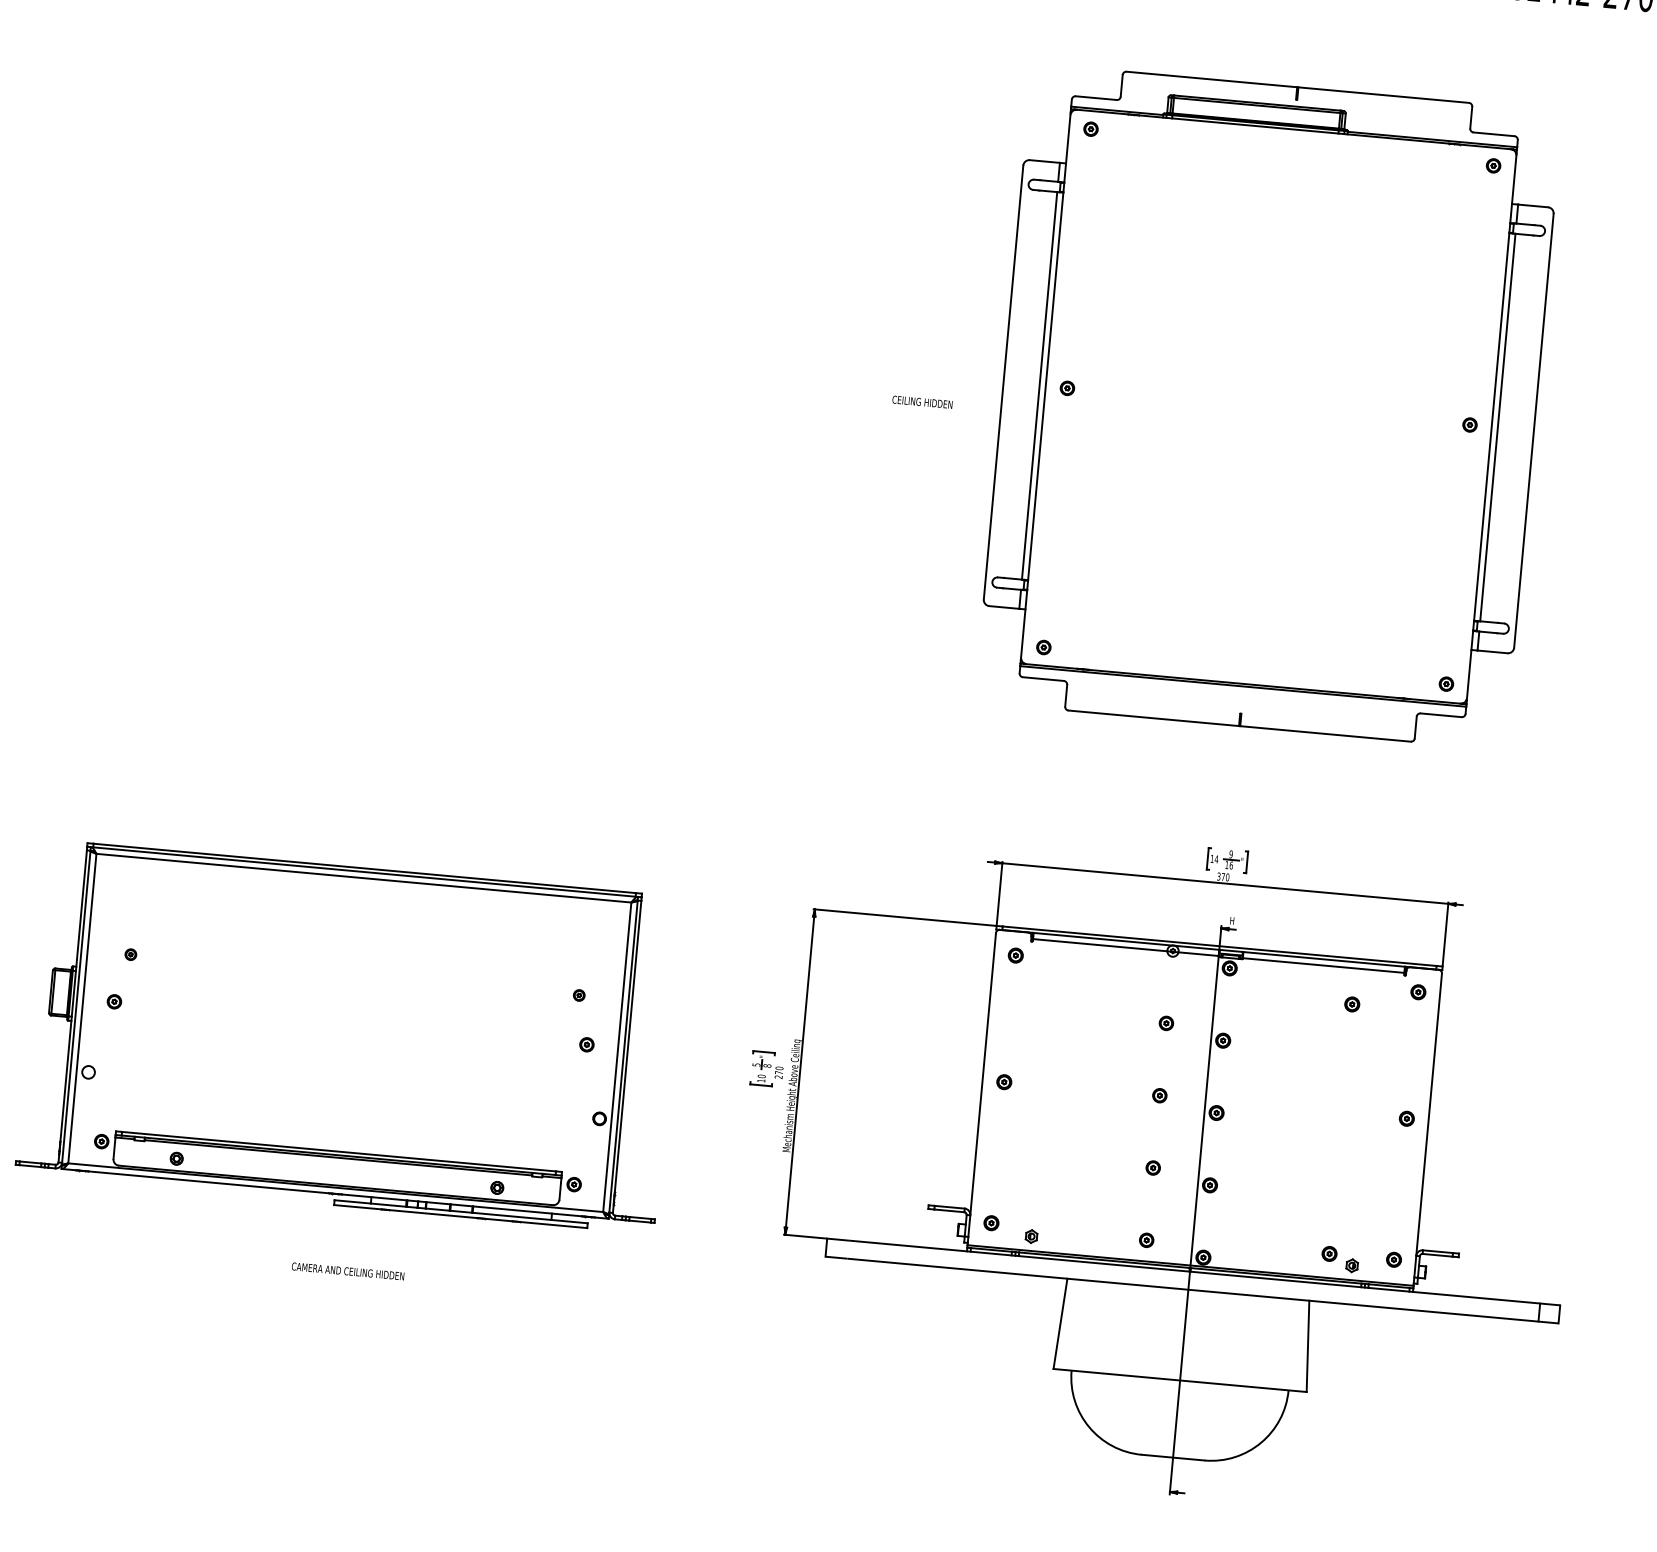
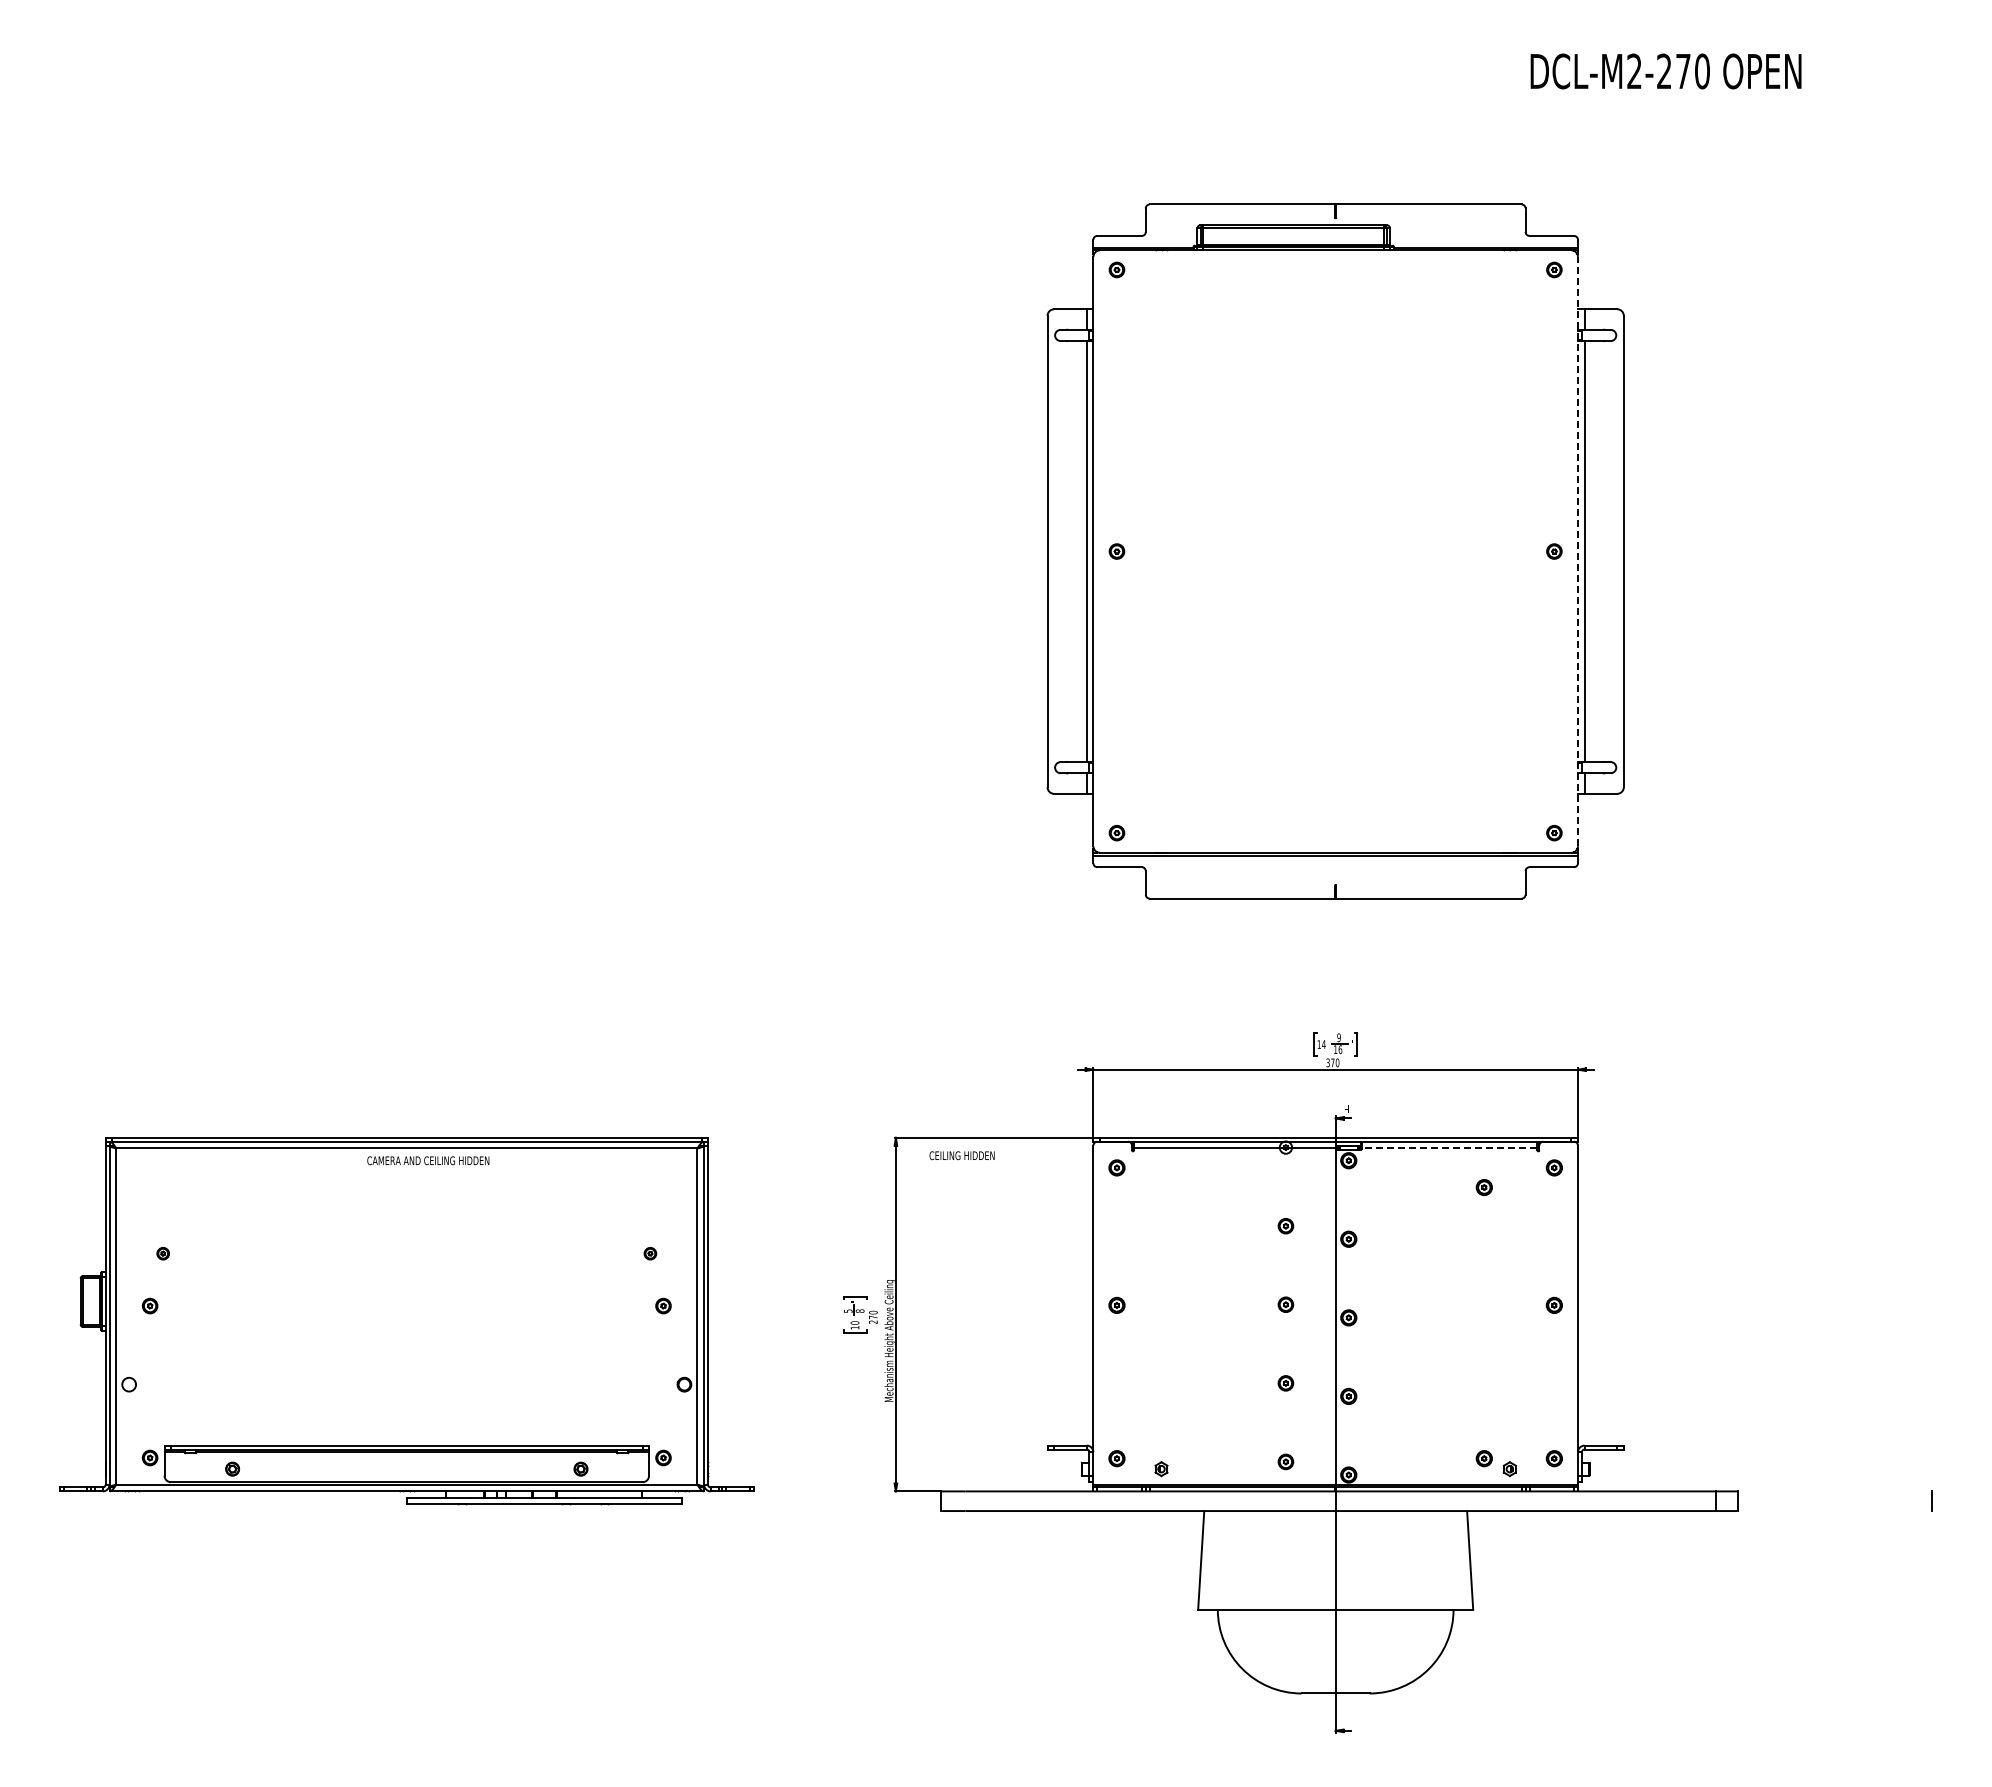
text: (921, 402) -> (961, 1155), moved
line: (1491, 426) -> (1577, 551), solid -> dashed
line: (1323, 965) -> (1449, 1148), solid -> dashed
text: (348, 1271) -> (428, 1160), moved

